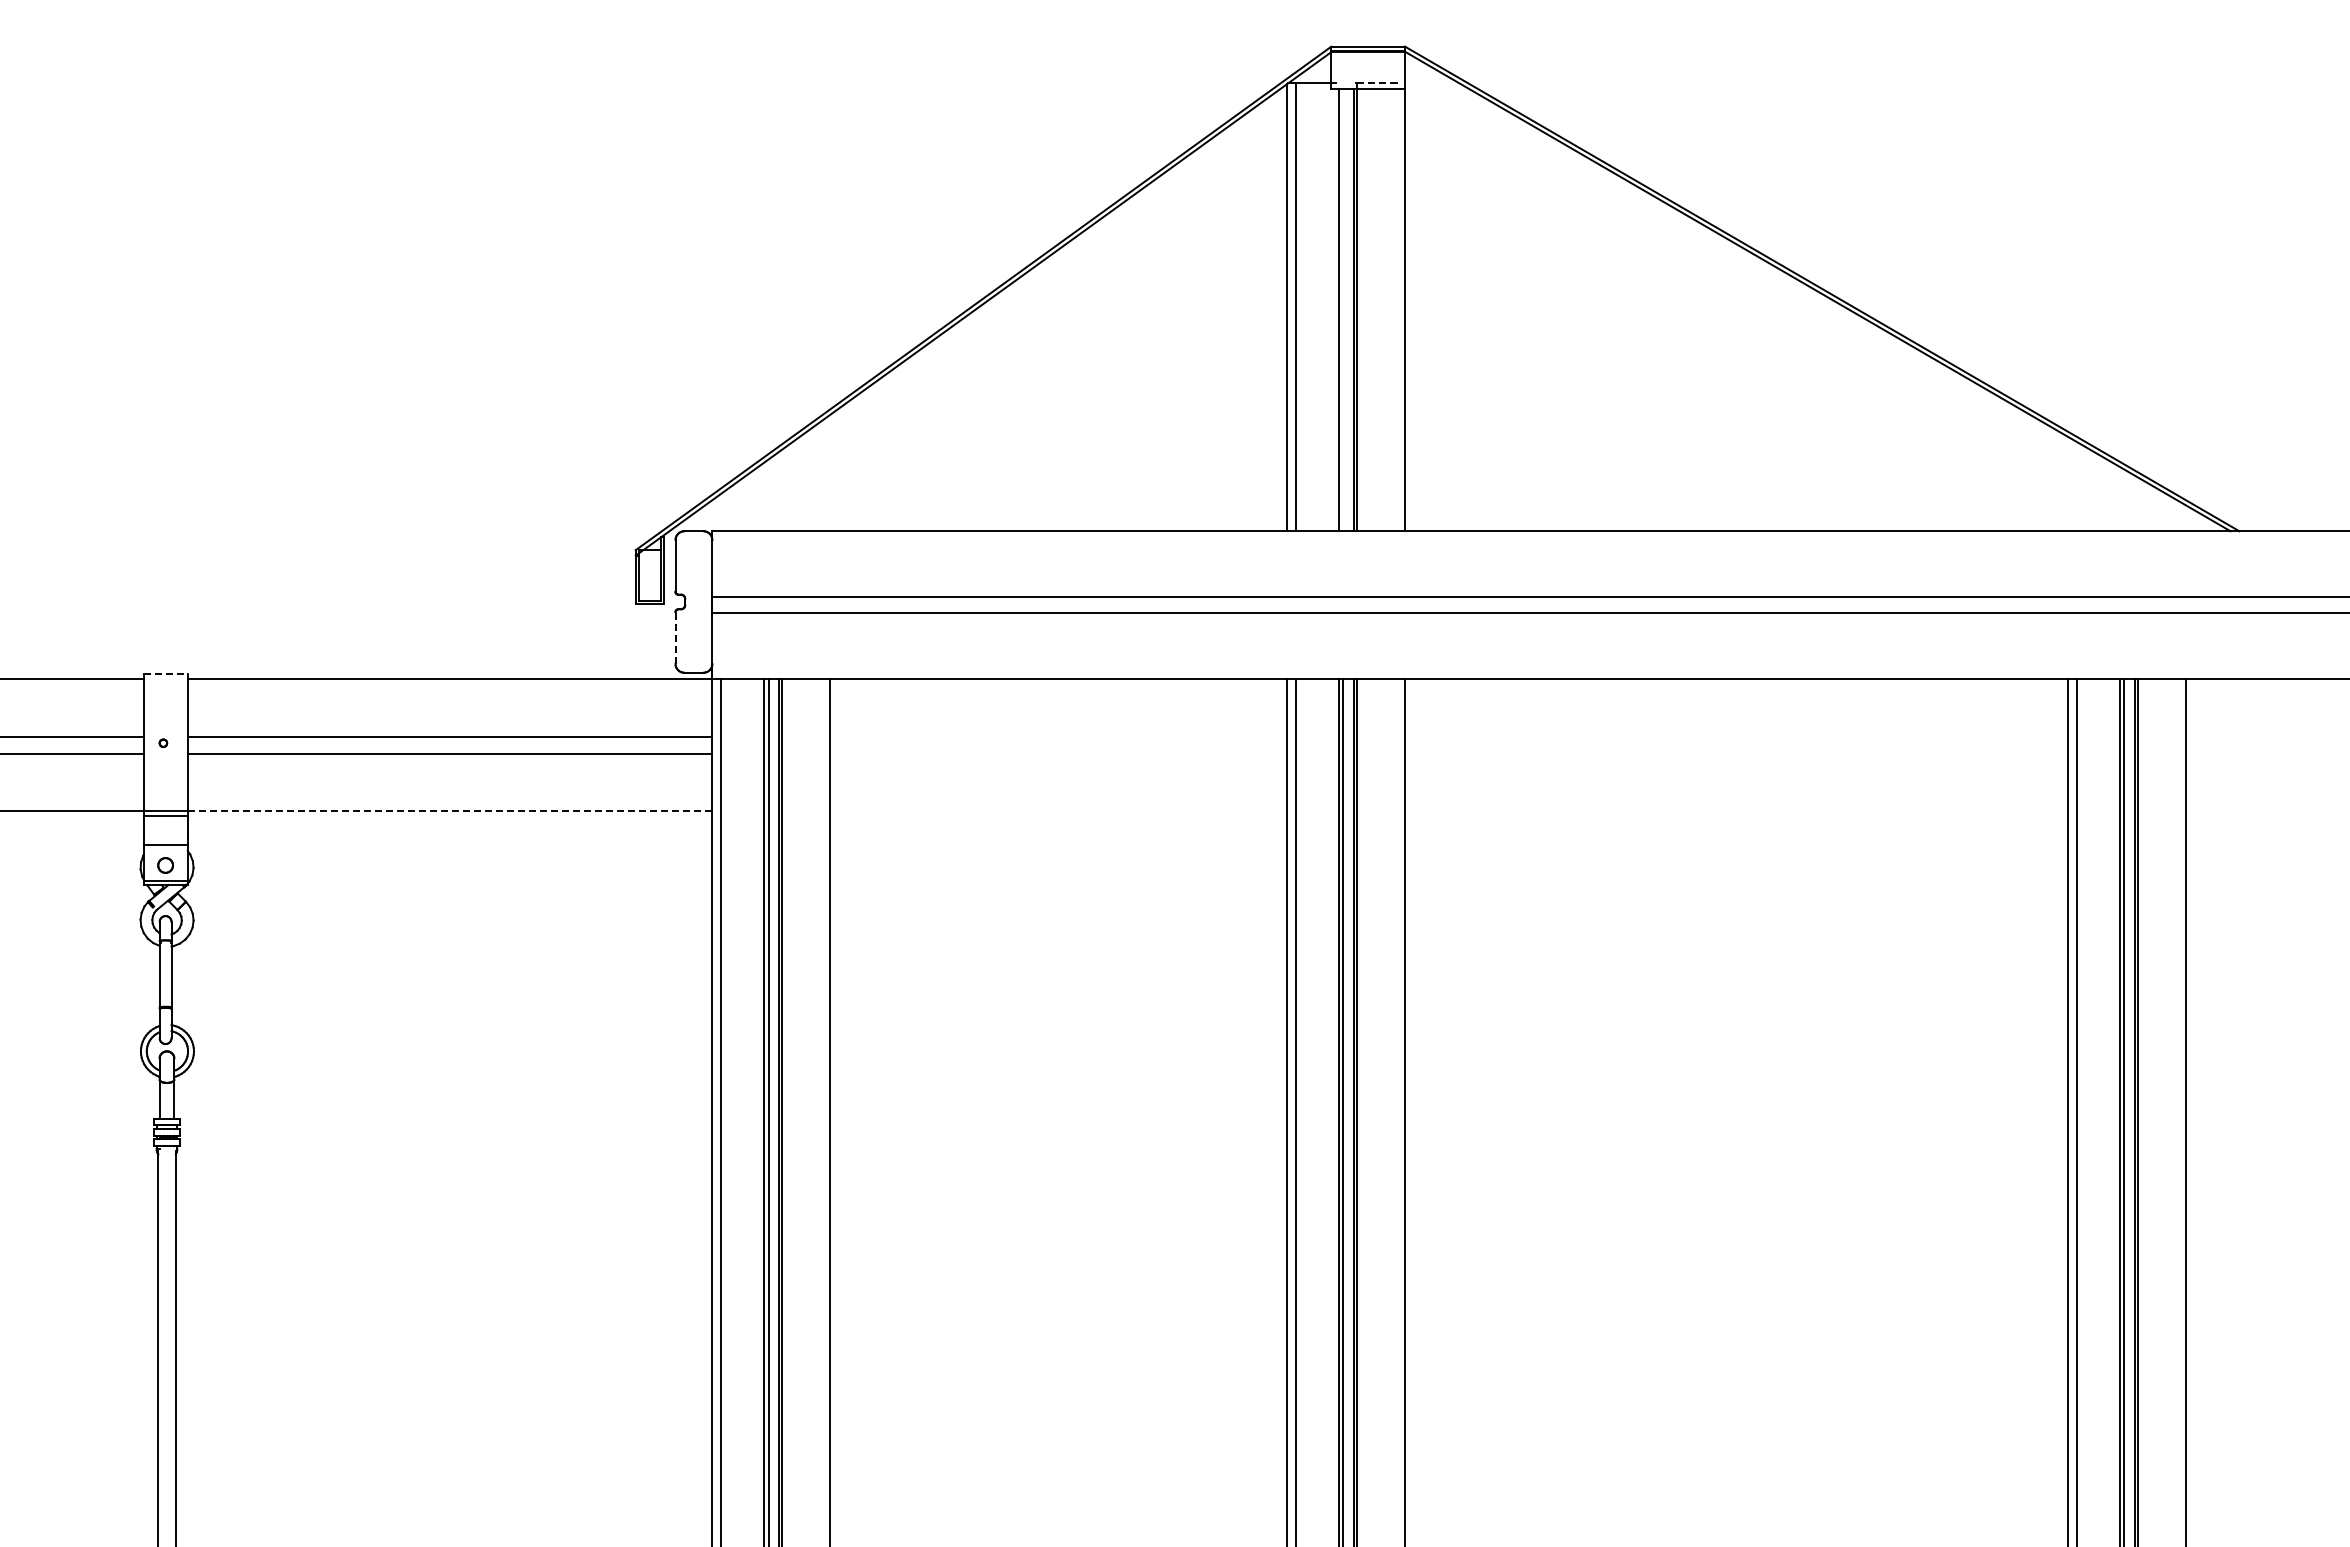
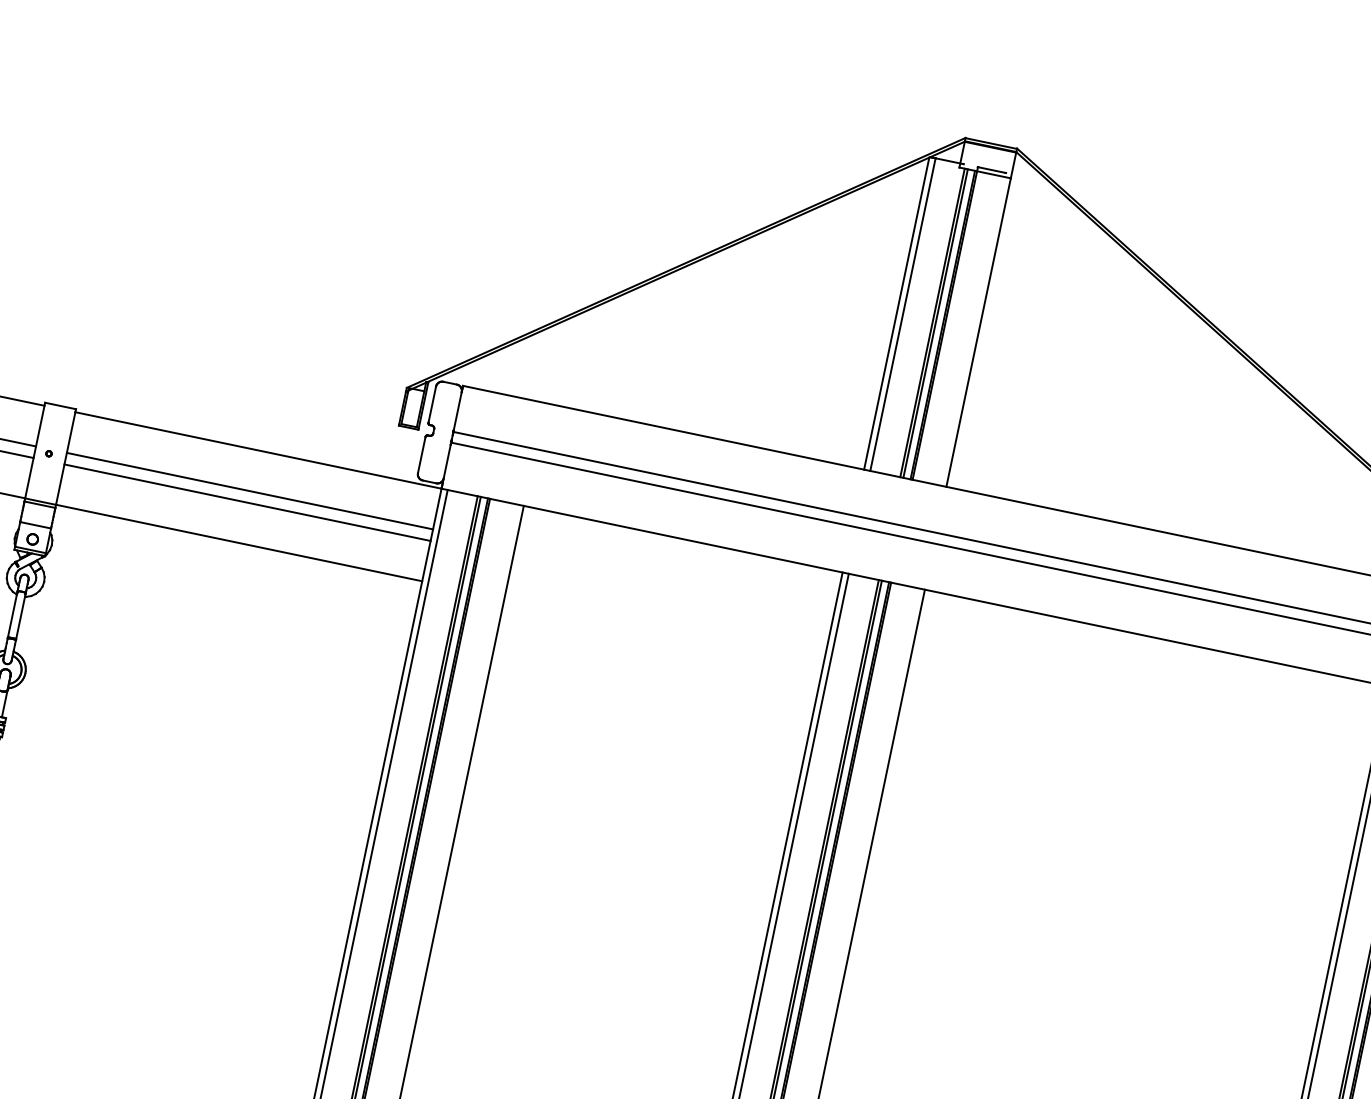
line: (1377, 83) -> (992, 170), dashed -> solid
line: (1343, 310) -> (935, 323), added
line: (675, 638) -> (421, 455), dashed -> solid
line: (166, 674) -> (61, 406), dashed -> solid
line: (450, 811) -> (239, 543), dashed -> solid

